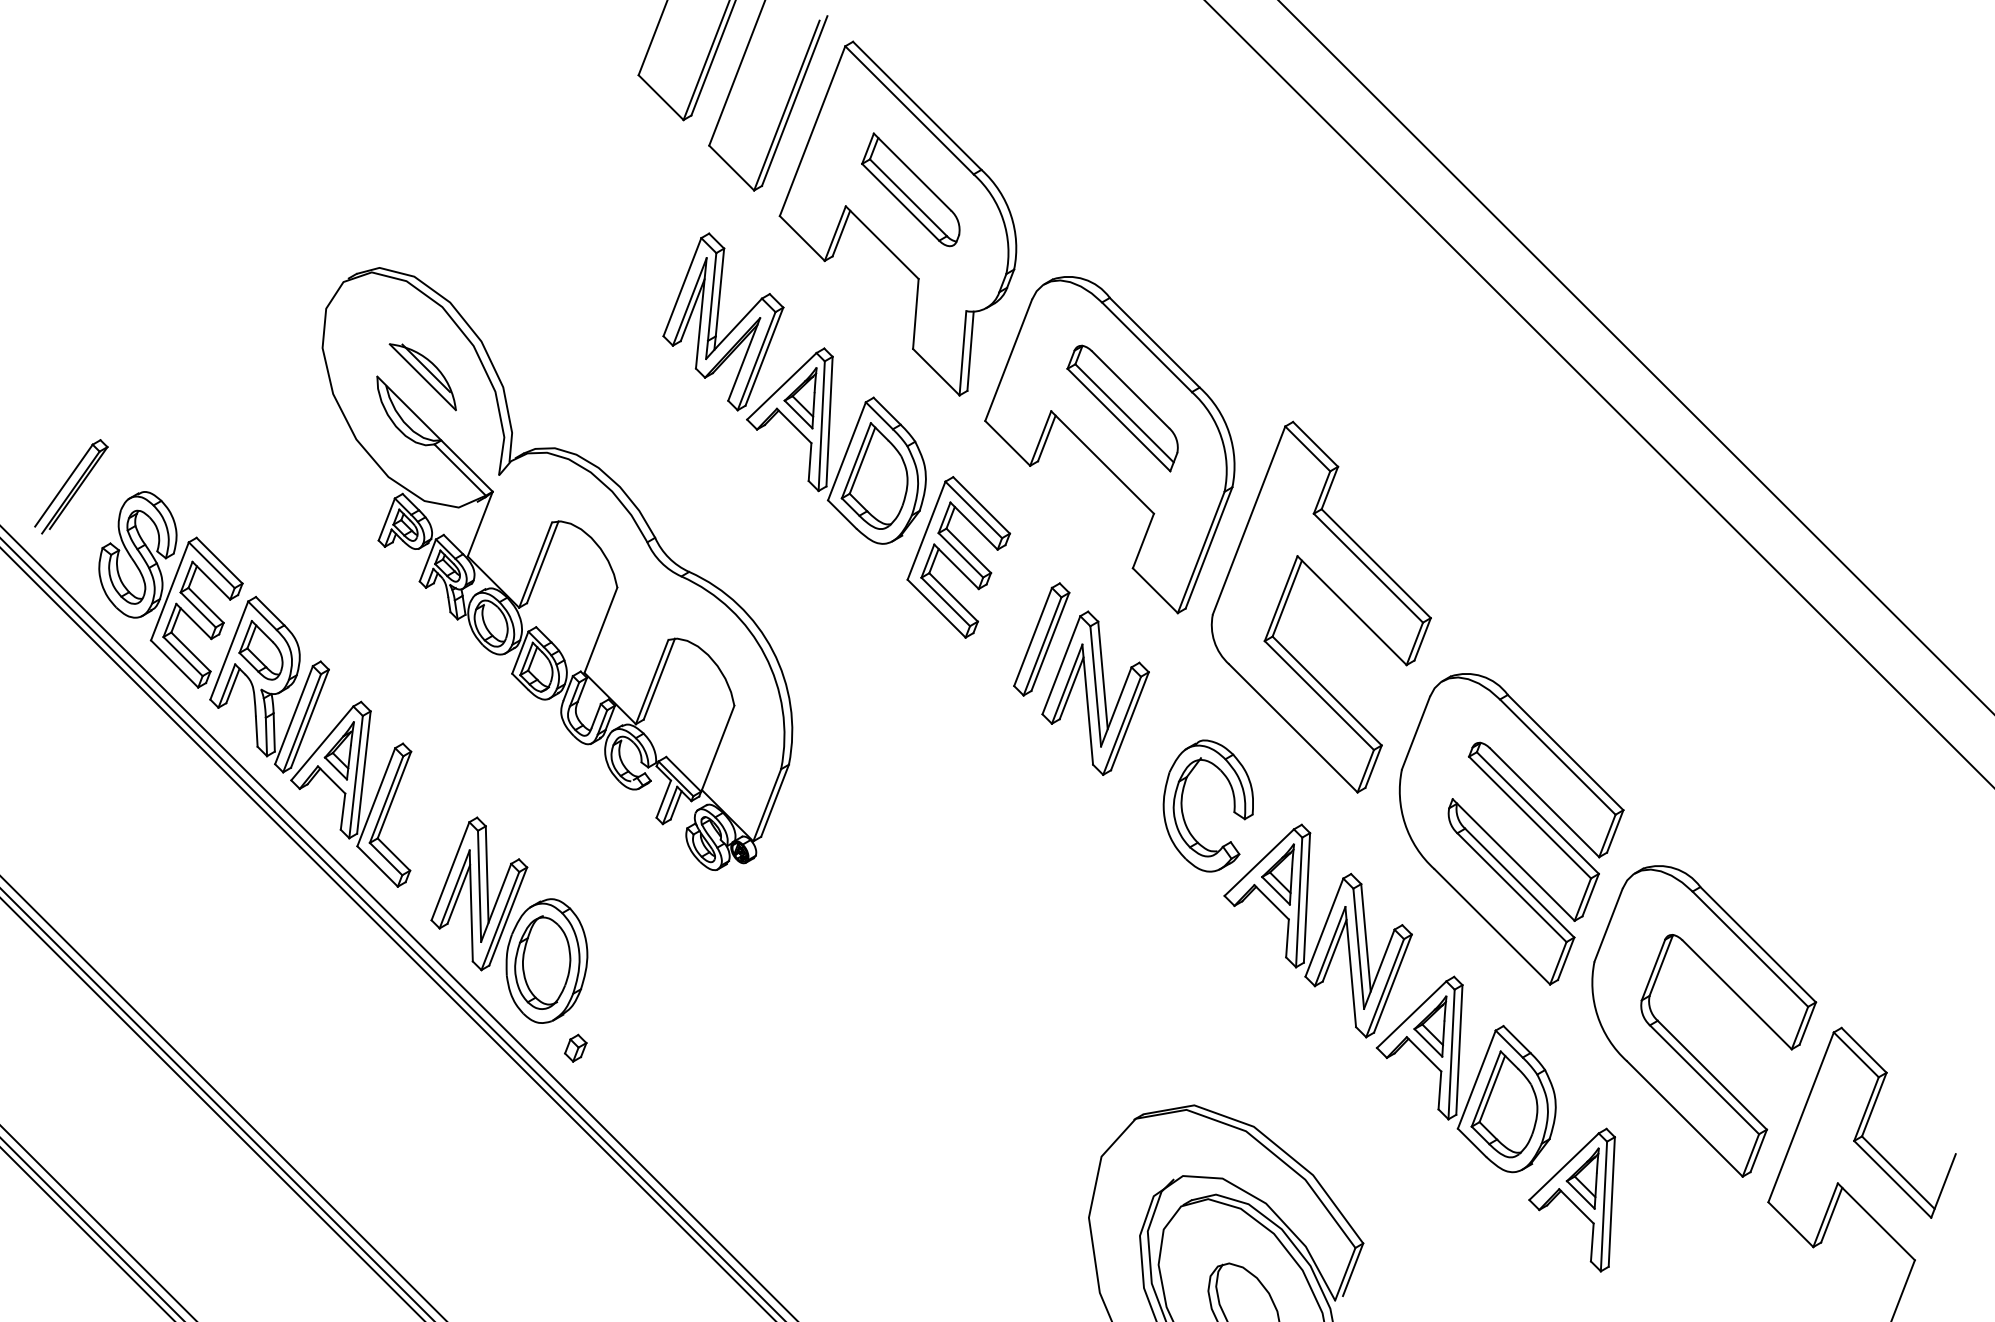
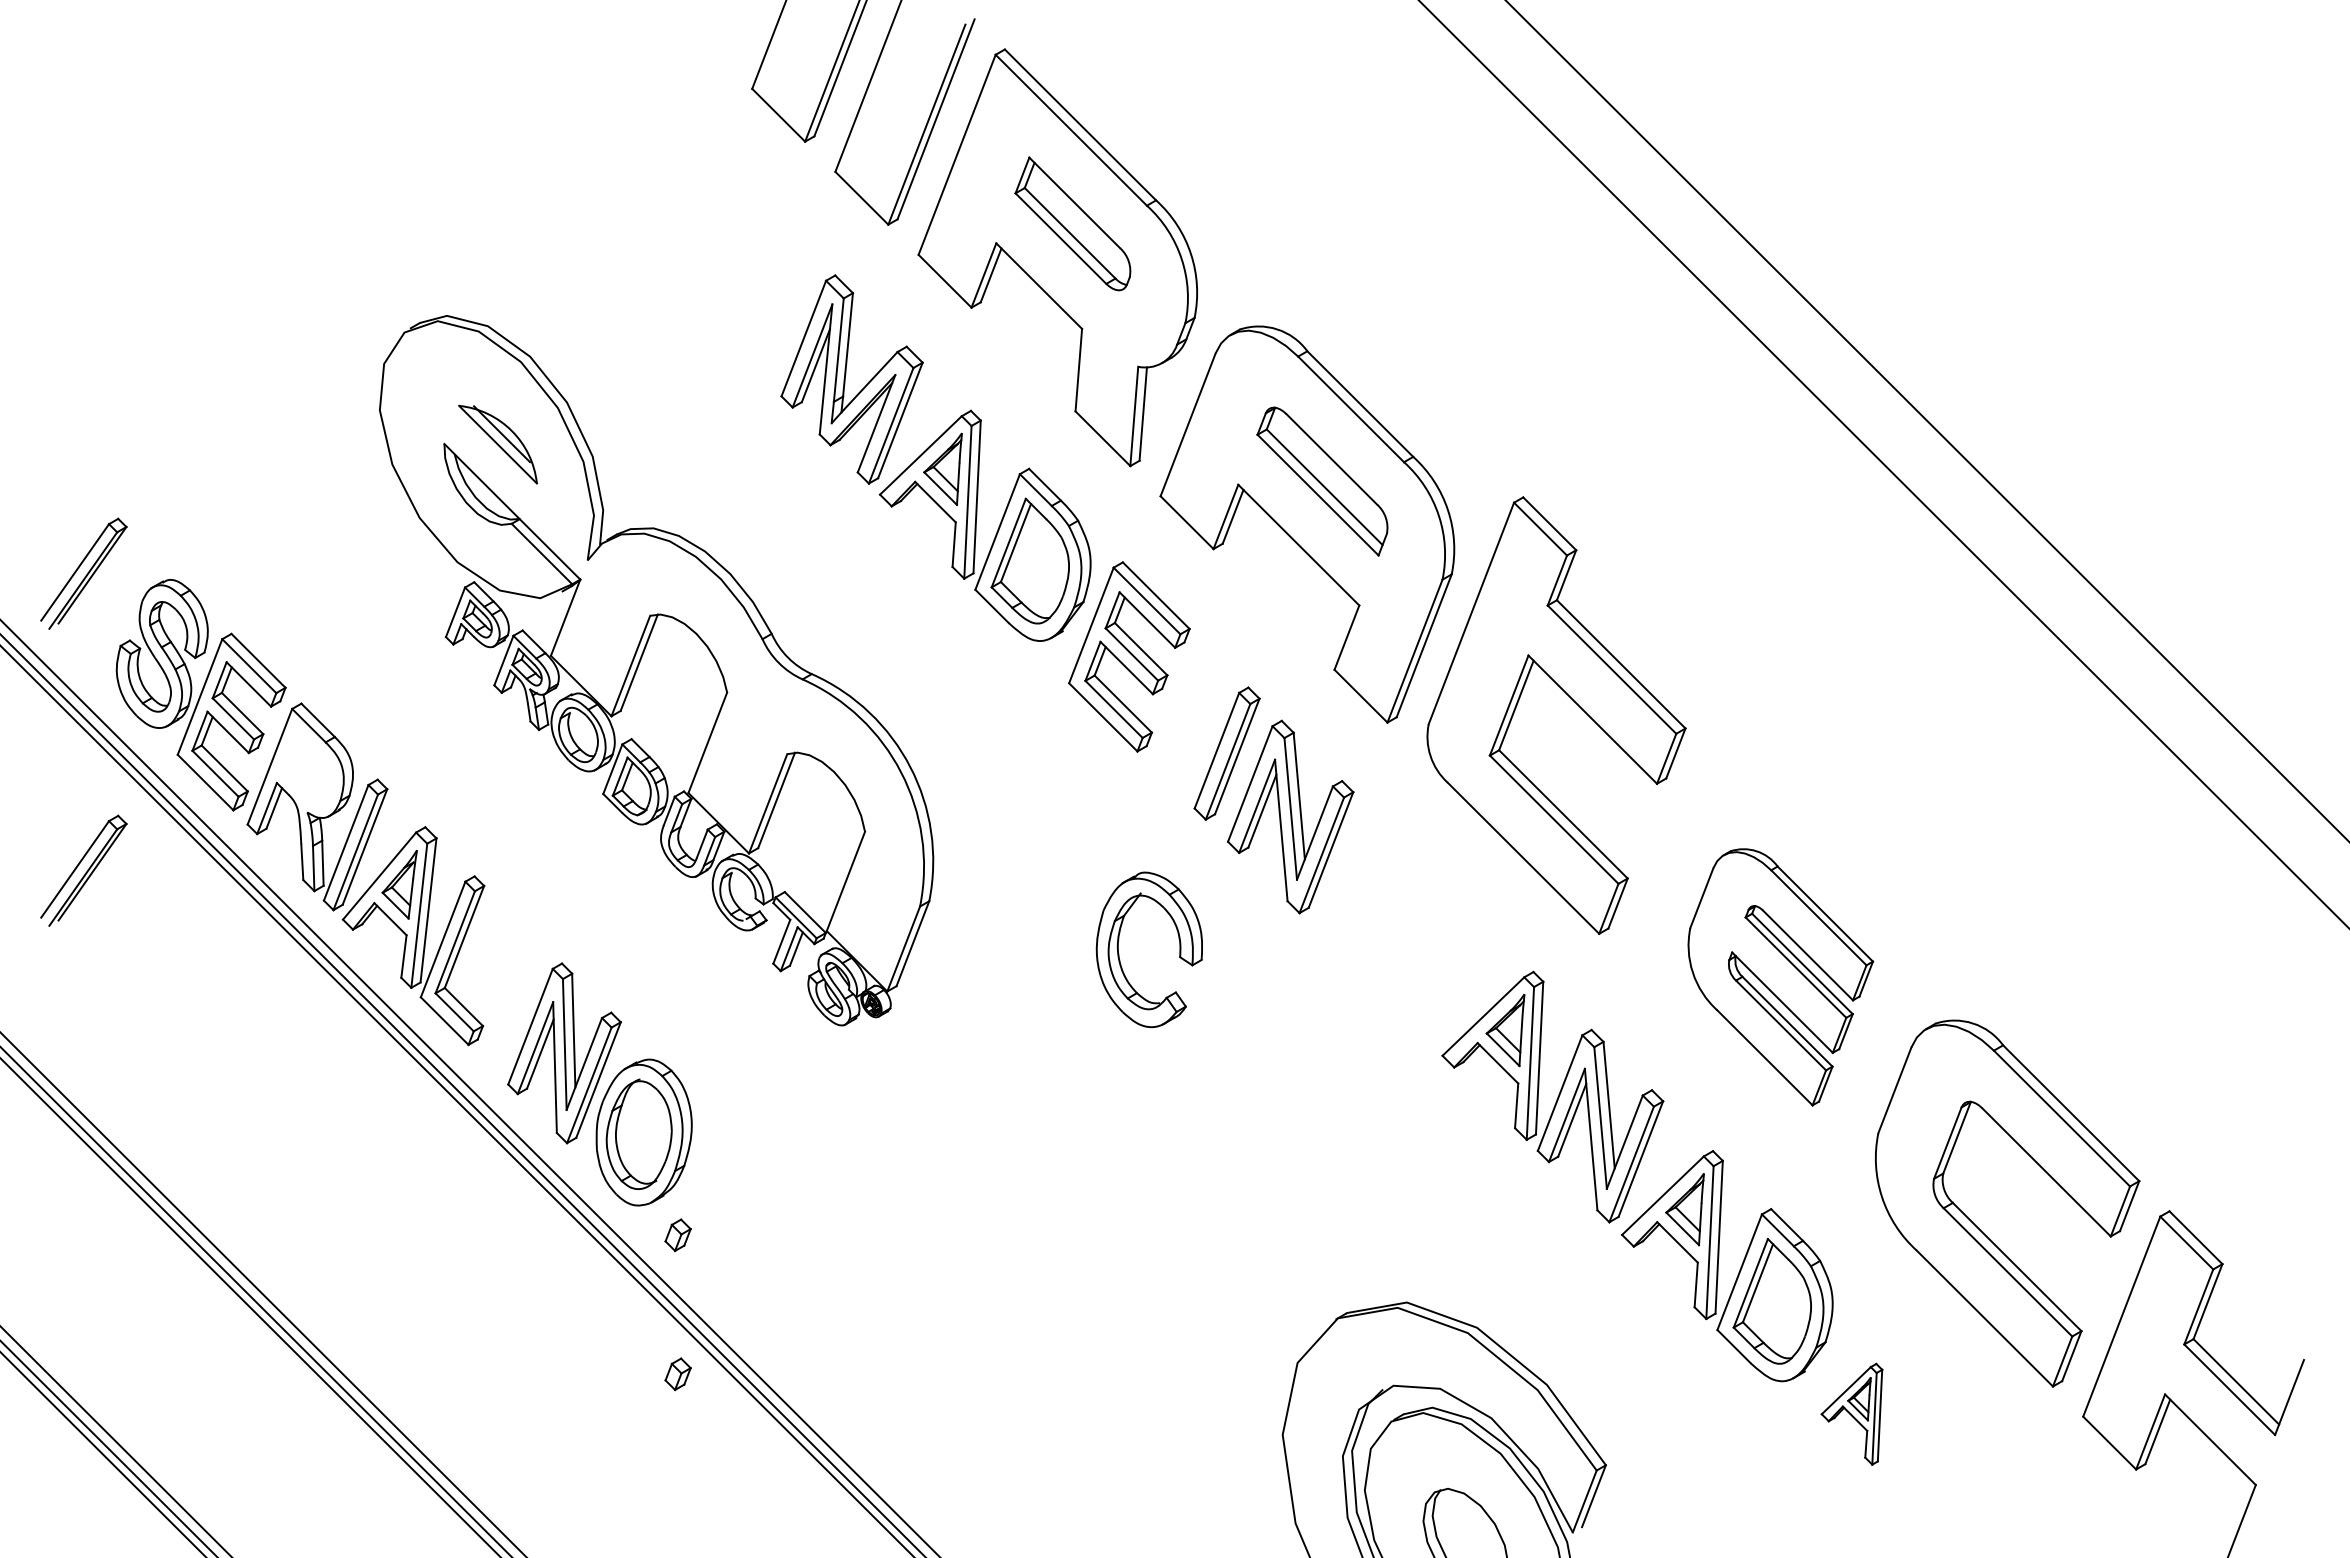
part: (260, 649) -> (306, 765), removed
part: (71, 738) -> (83, 870), added
part: (1182, 809) -> (1119, 953), moved
part: (1511, 829) -> (1780, 977), size x0.7
part: (575, 1166) -> (677, 1374), added
part: (1571, 1200) -> (1851, 1414), size x0.6

